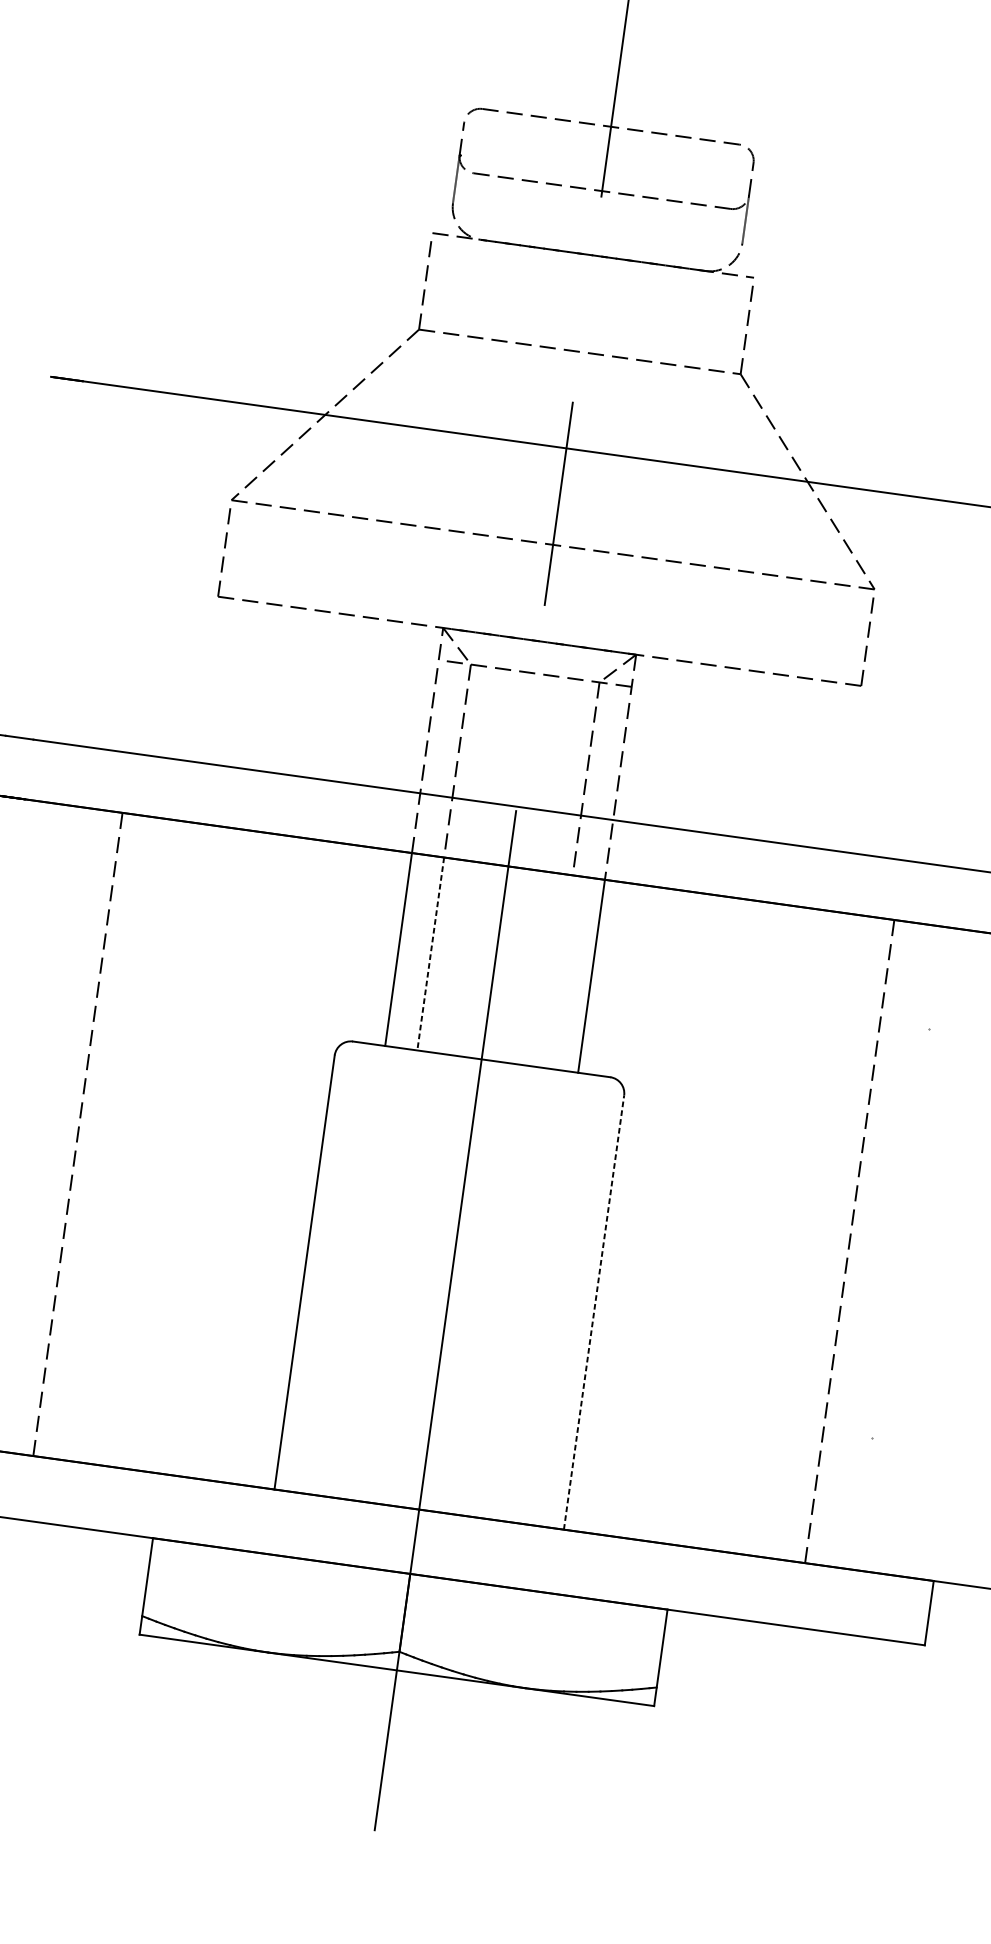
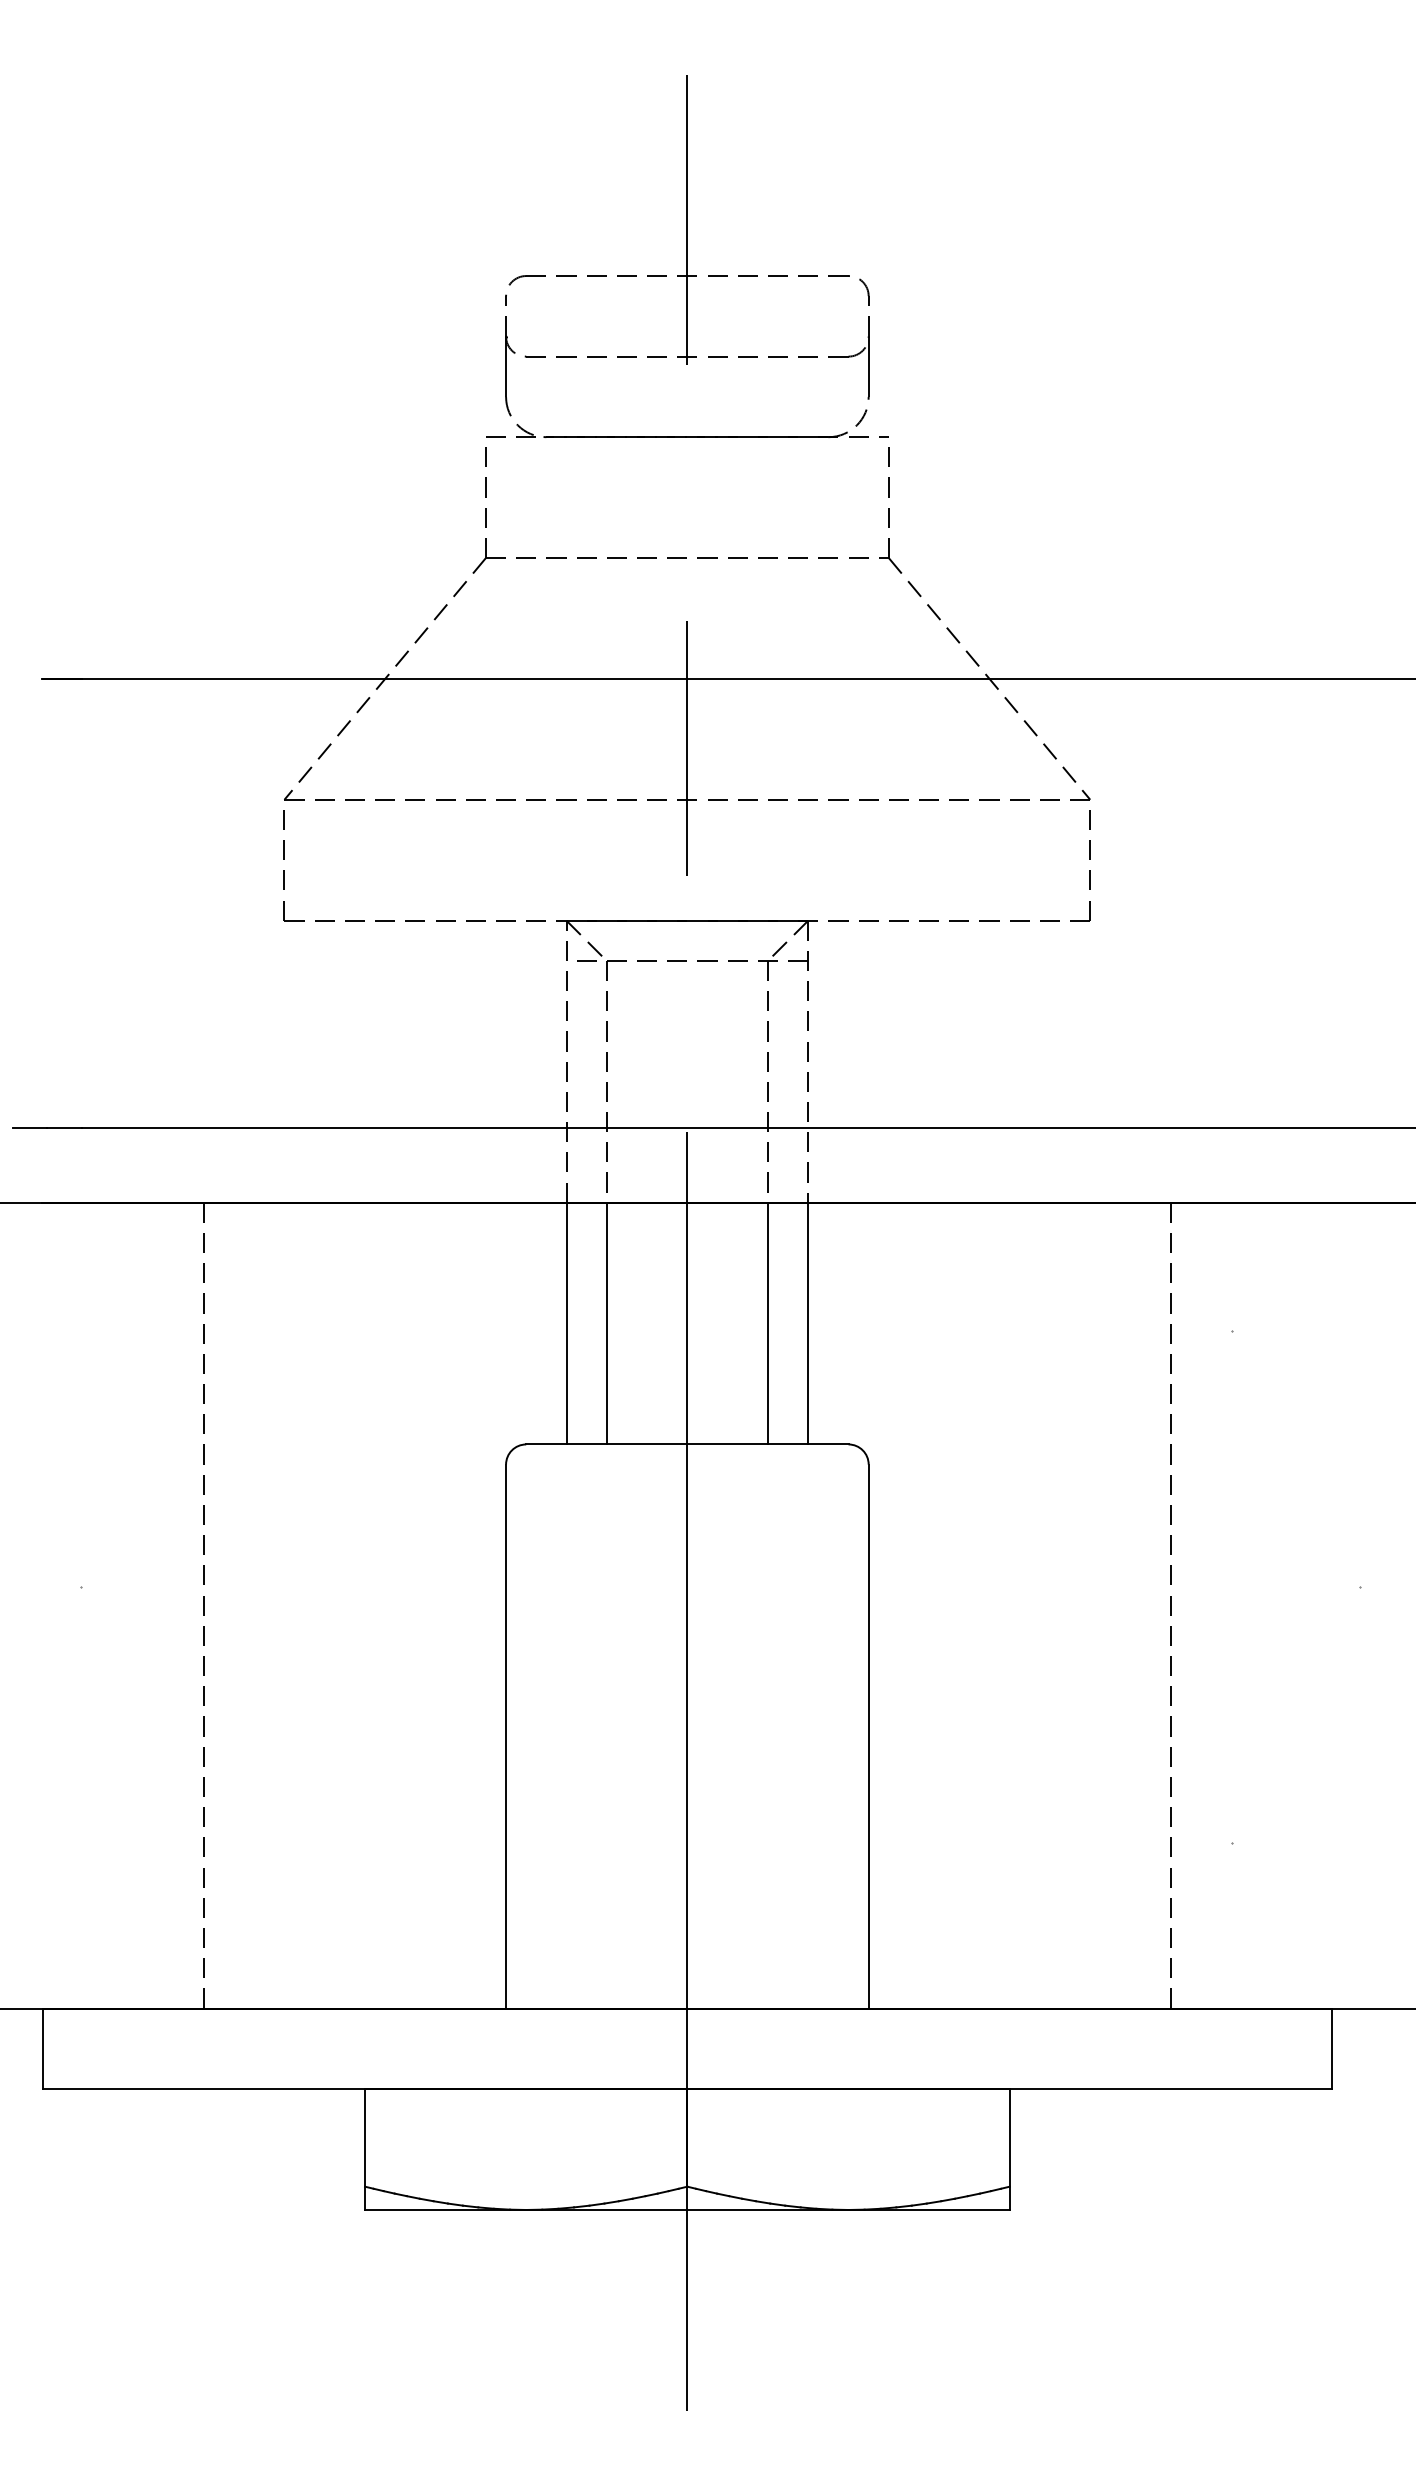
line: (430, 953) -> (606, 1323), dashed -> solid
line: (559, 971) -> (767, 1323), added
line: (593, 1312) -> (868, 1736), dashed -> solid

